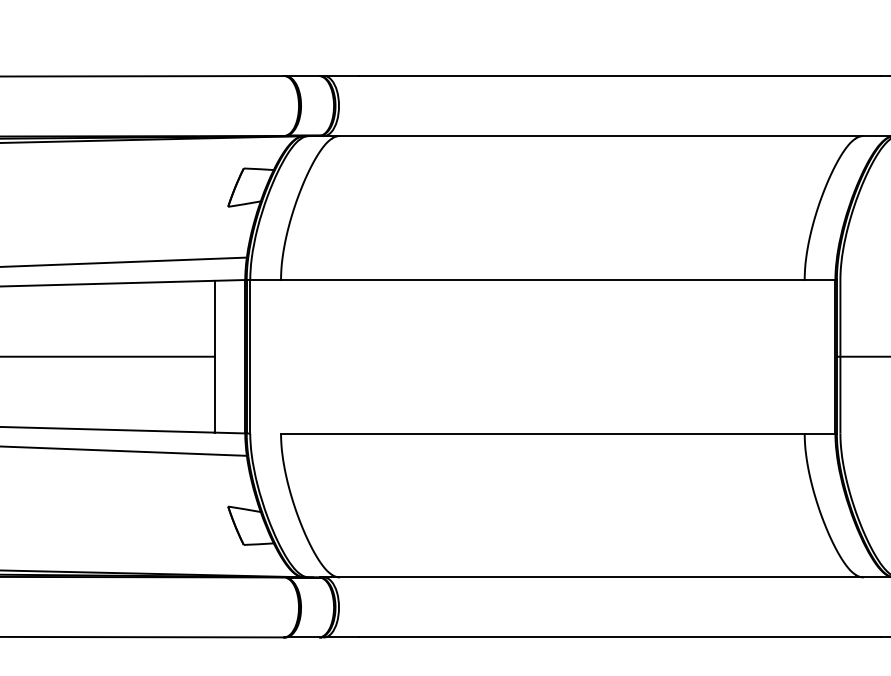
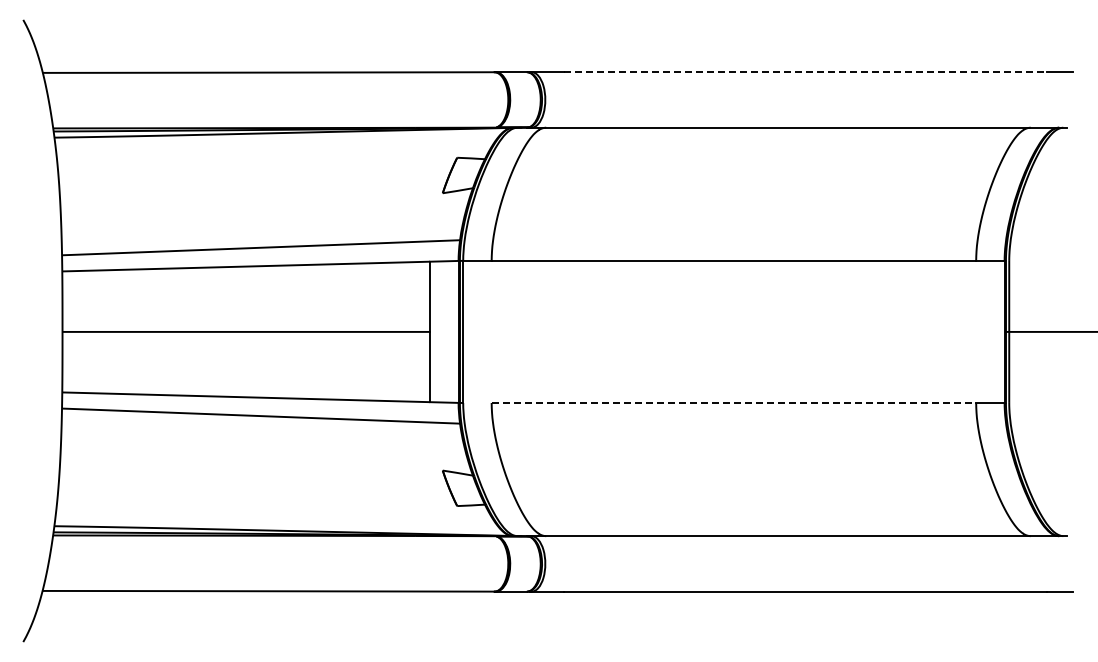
line: (620, 76) -> (805, 72), solid -> dashed
line: (543, 432) -> (734, 402), solid -> dashed

